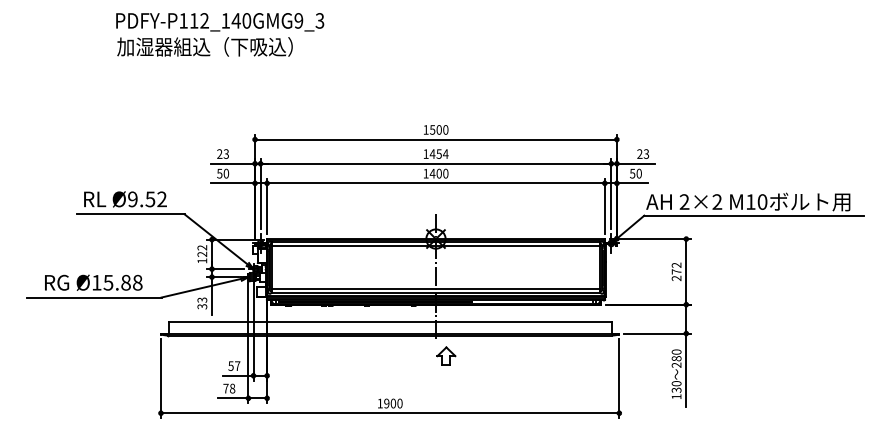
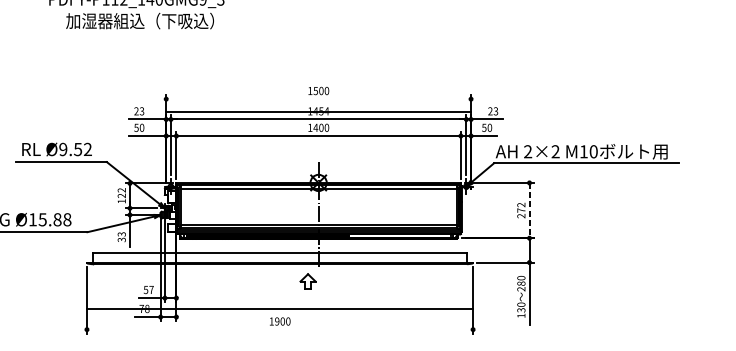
text: (204, 46) -> (139, 20), moved
line: (435, 139) -> (318, 111), moved
line: (686, 271) -> (529, 210), solid -> dashed
part: (446, 355) -> (308, 281), moved
line: (389, 413) -> (279, 308), moved

